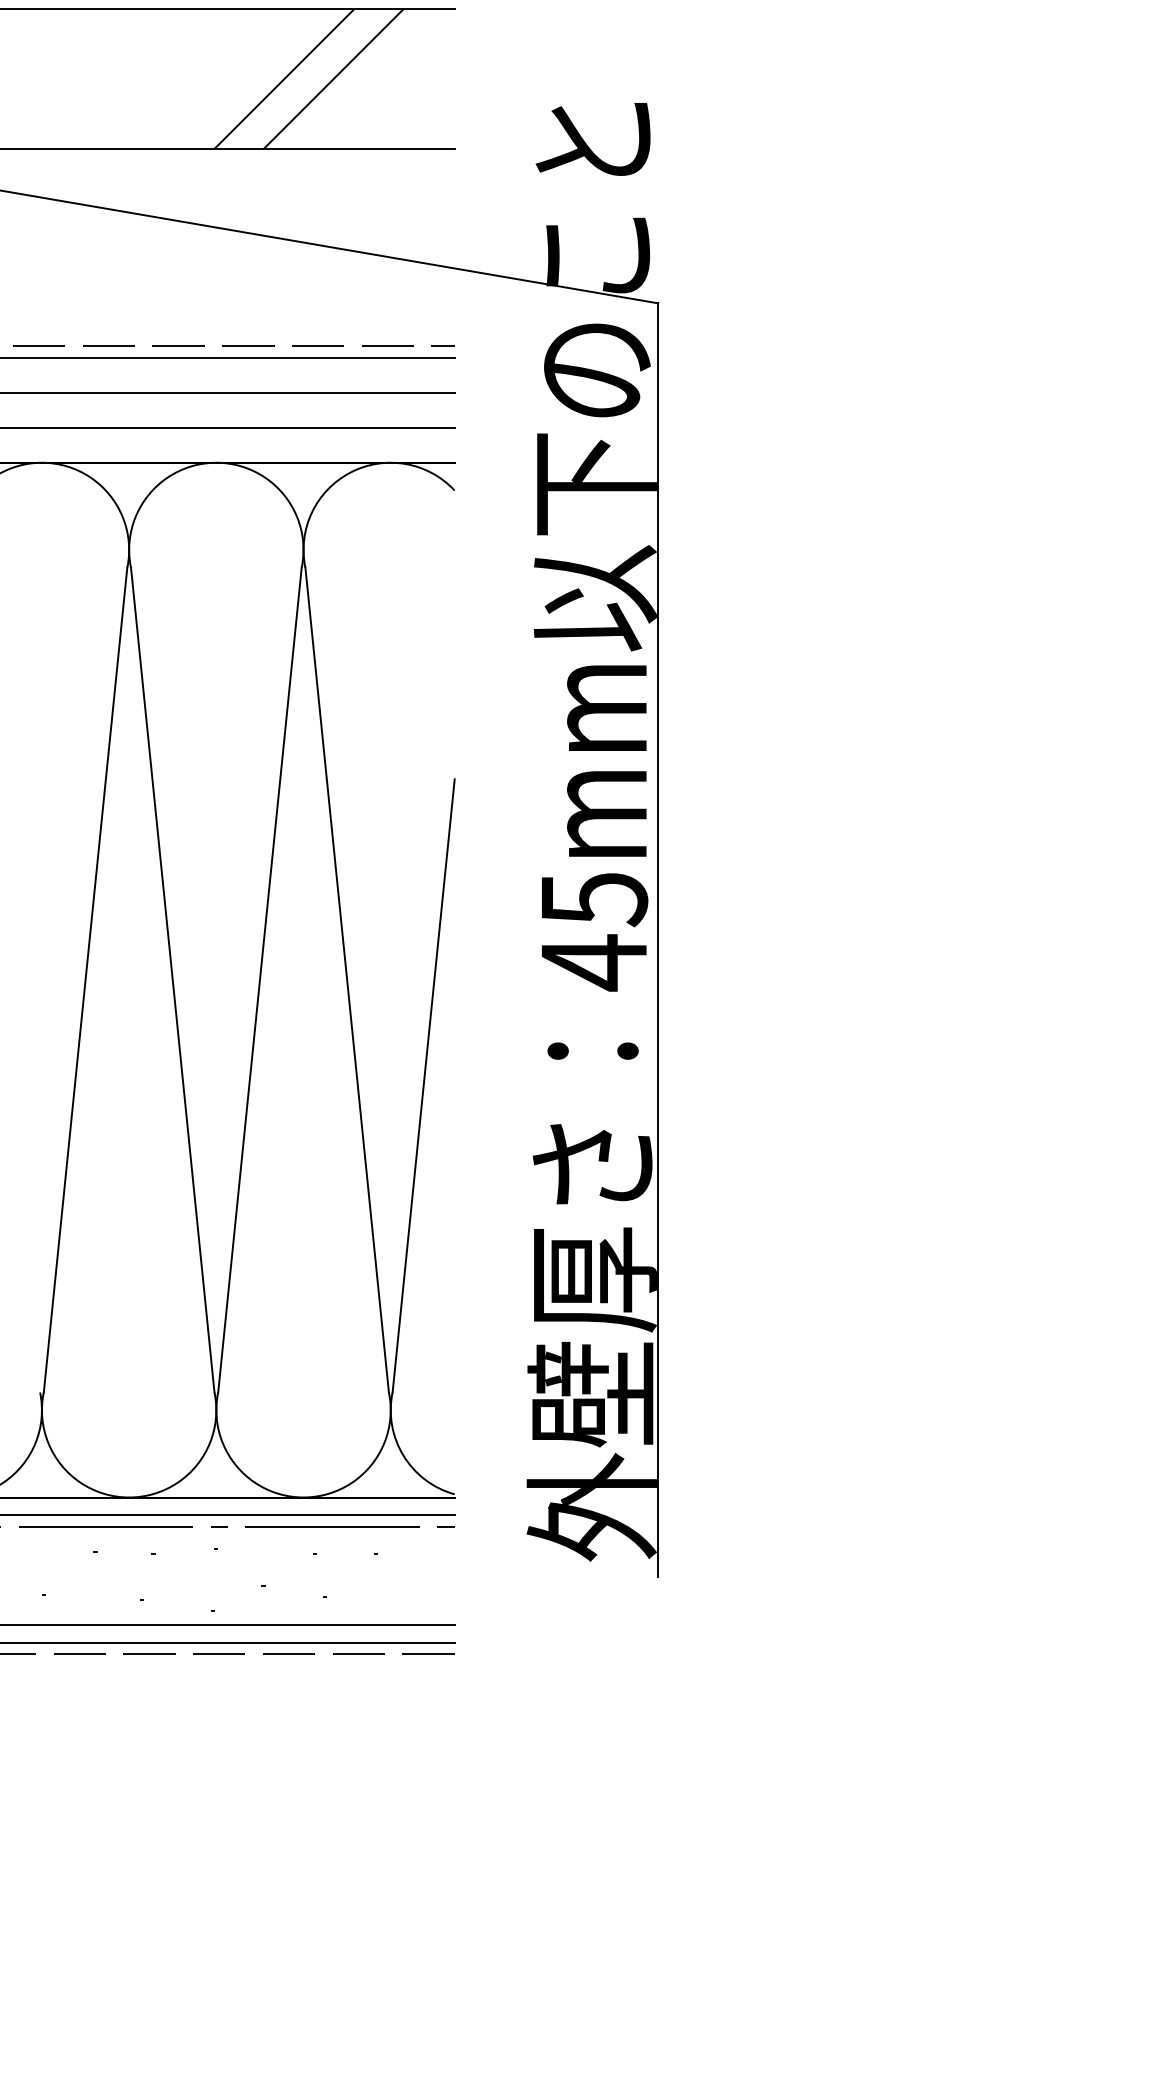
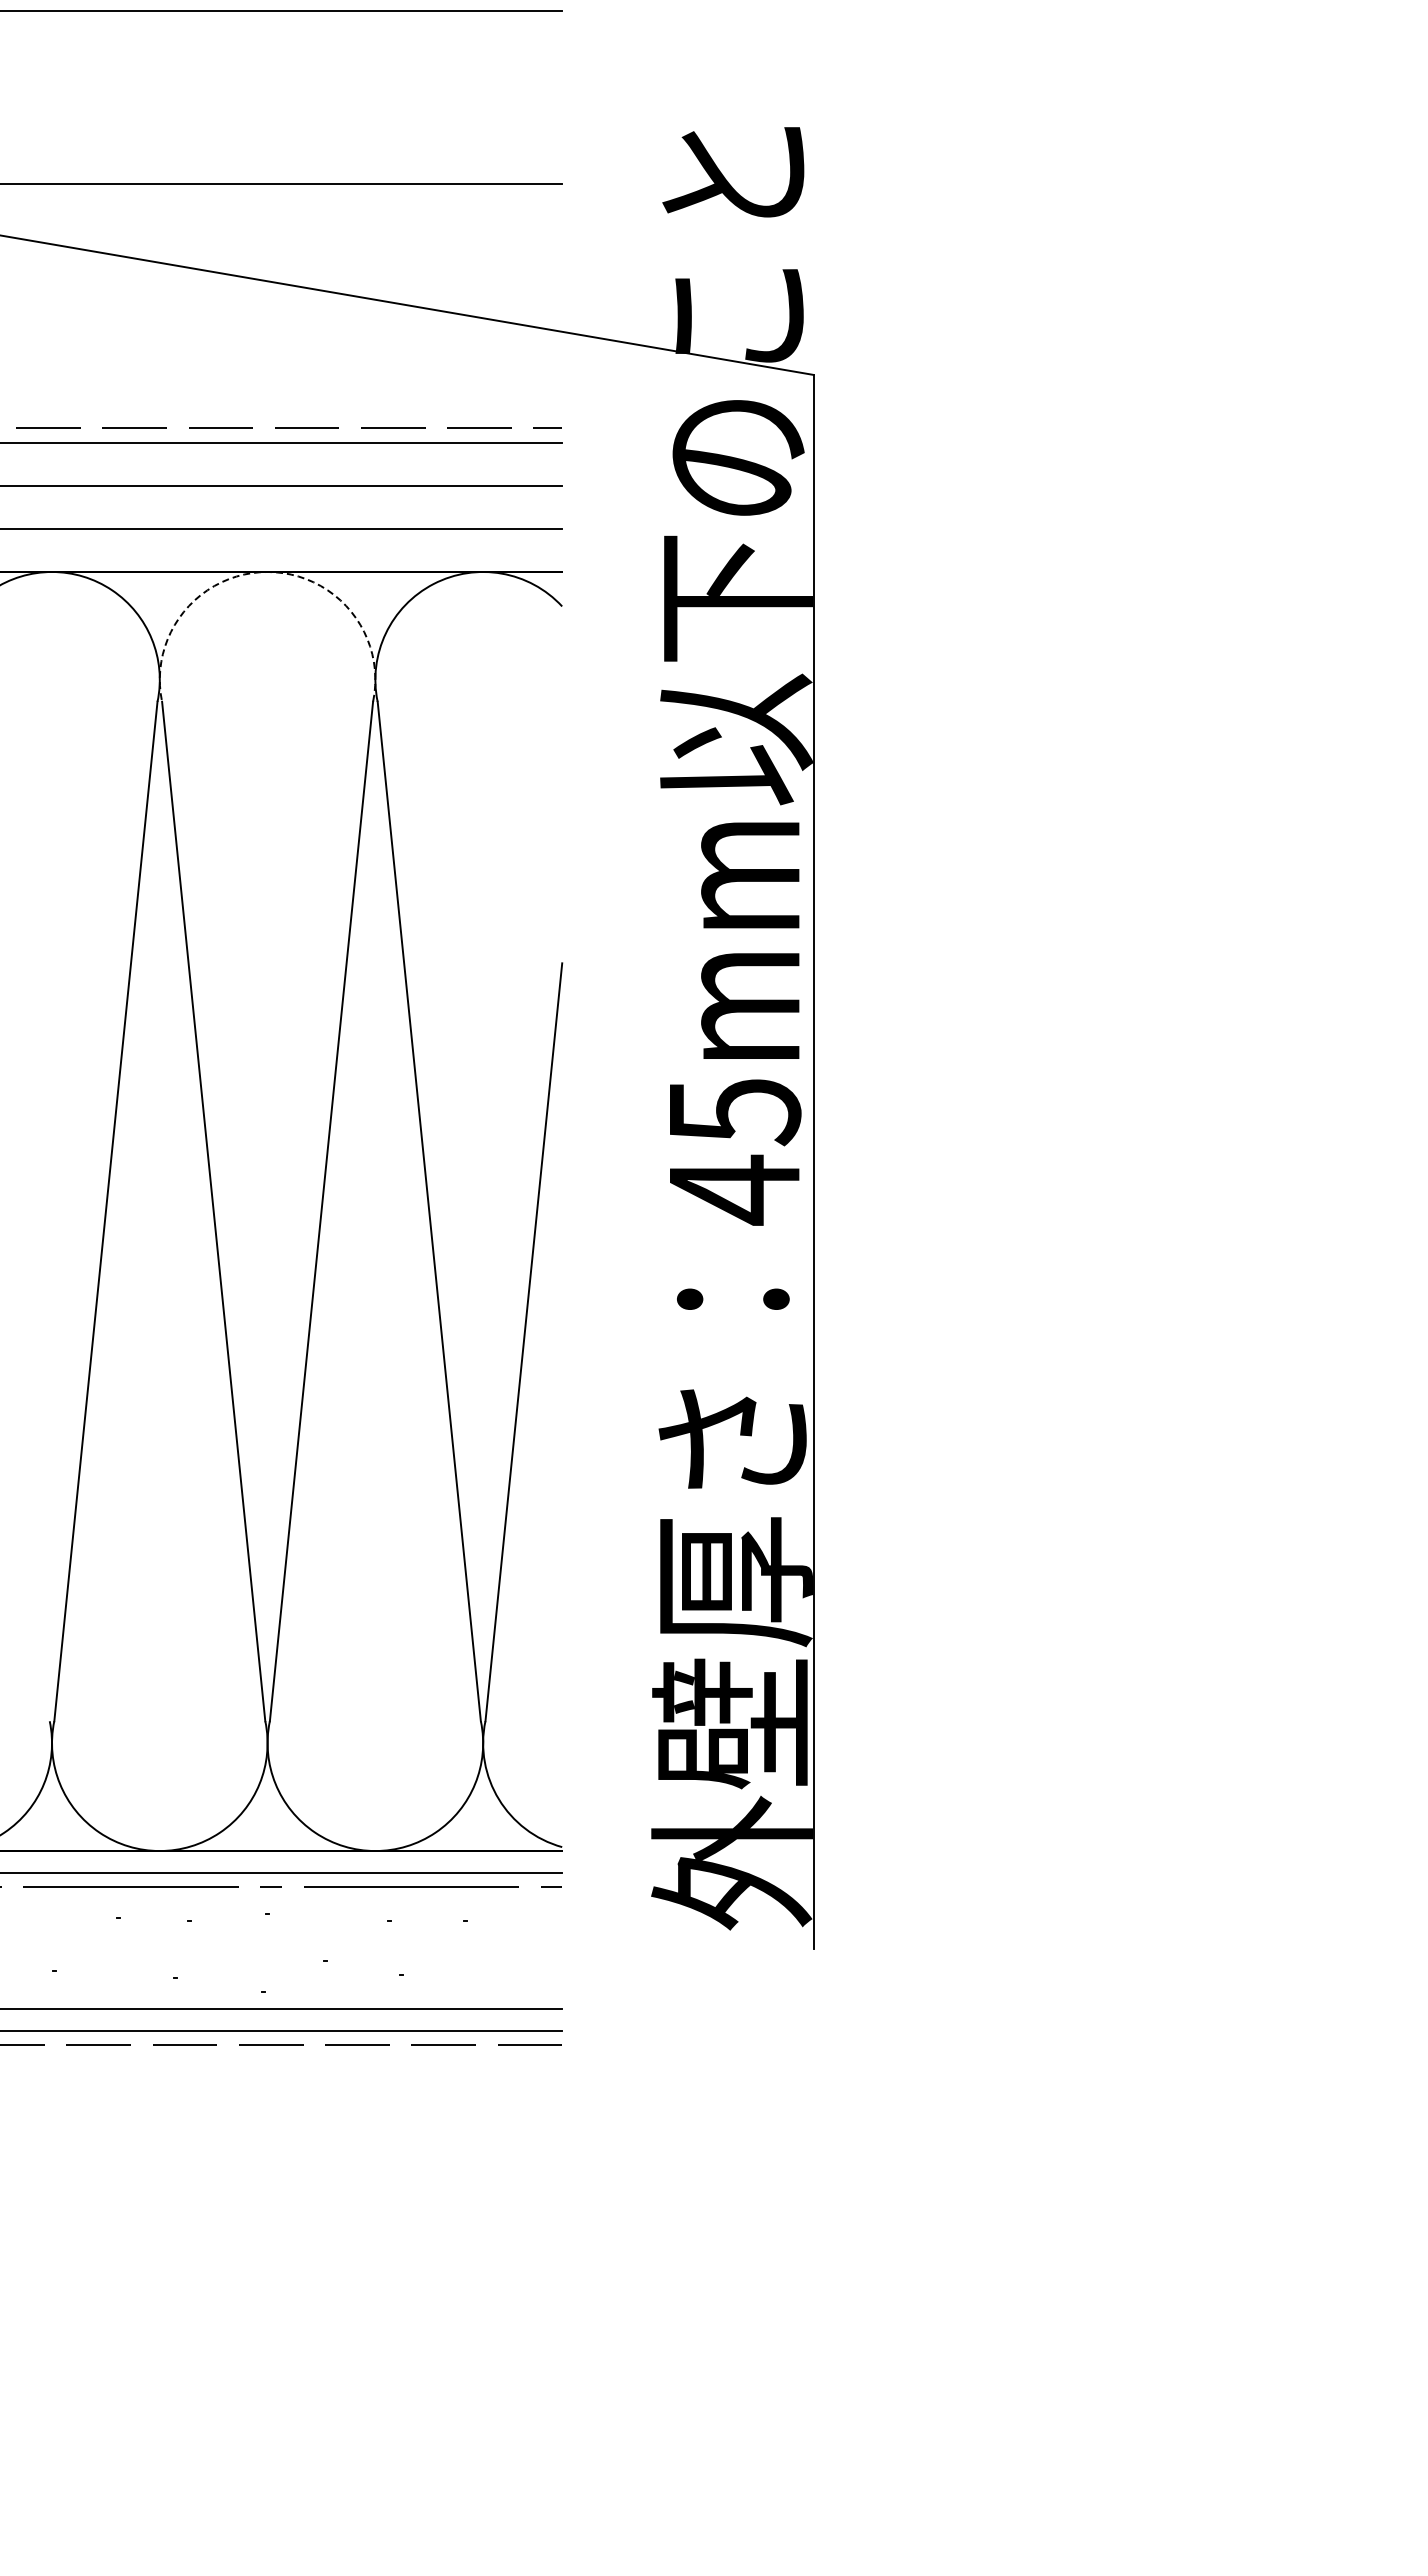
line: (284, 78) -> (351, 97), removed
line: (333, 78) -> (412, 97), removed
arc: (216, 462) -> (267, 571), solid -> dashed

